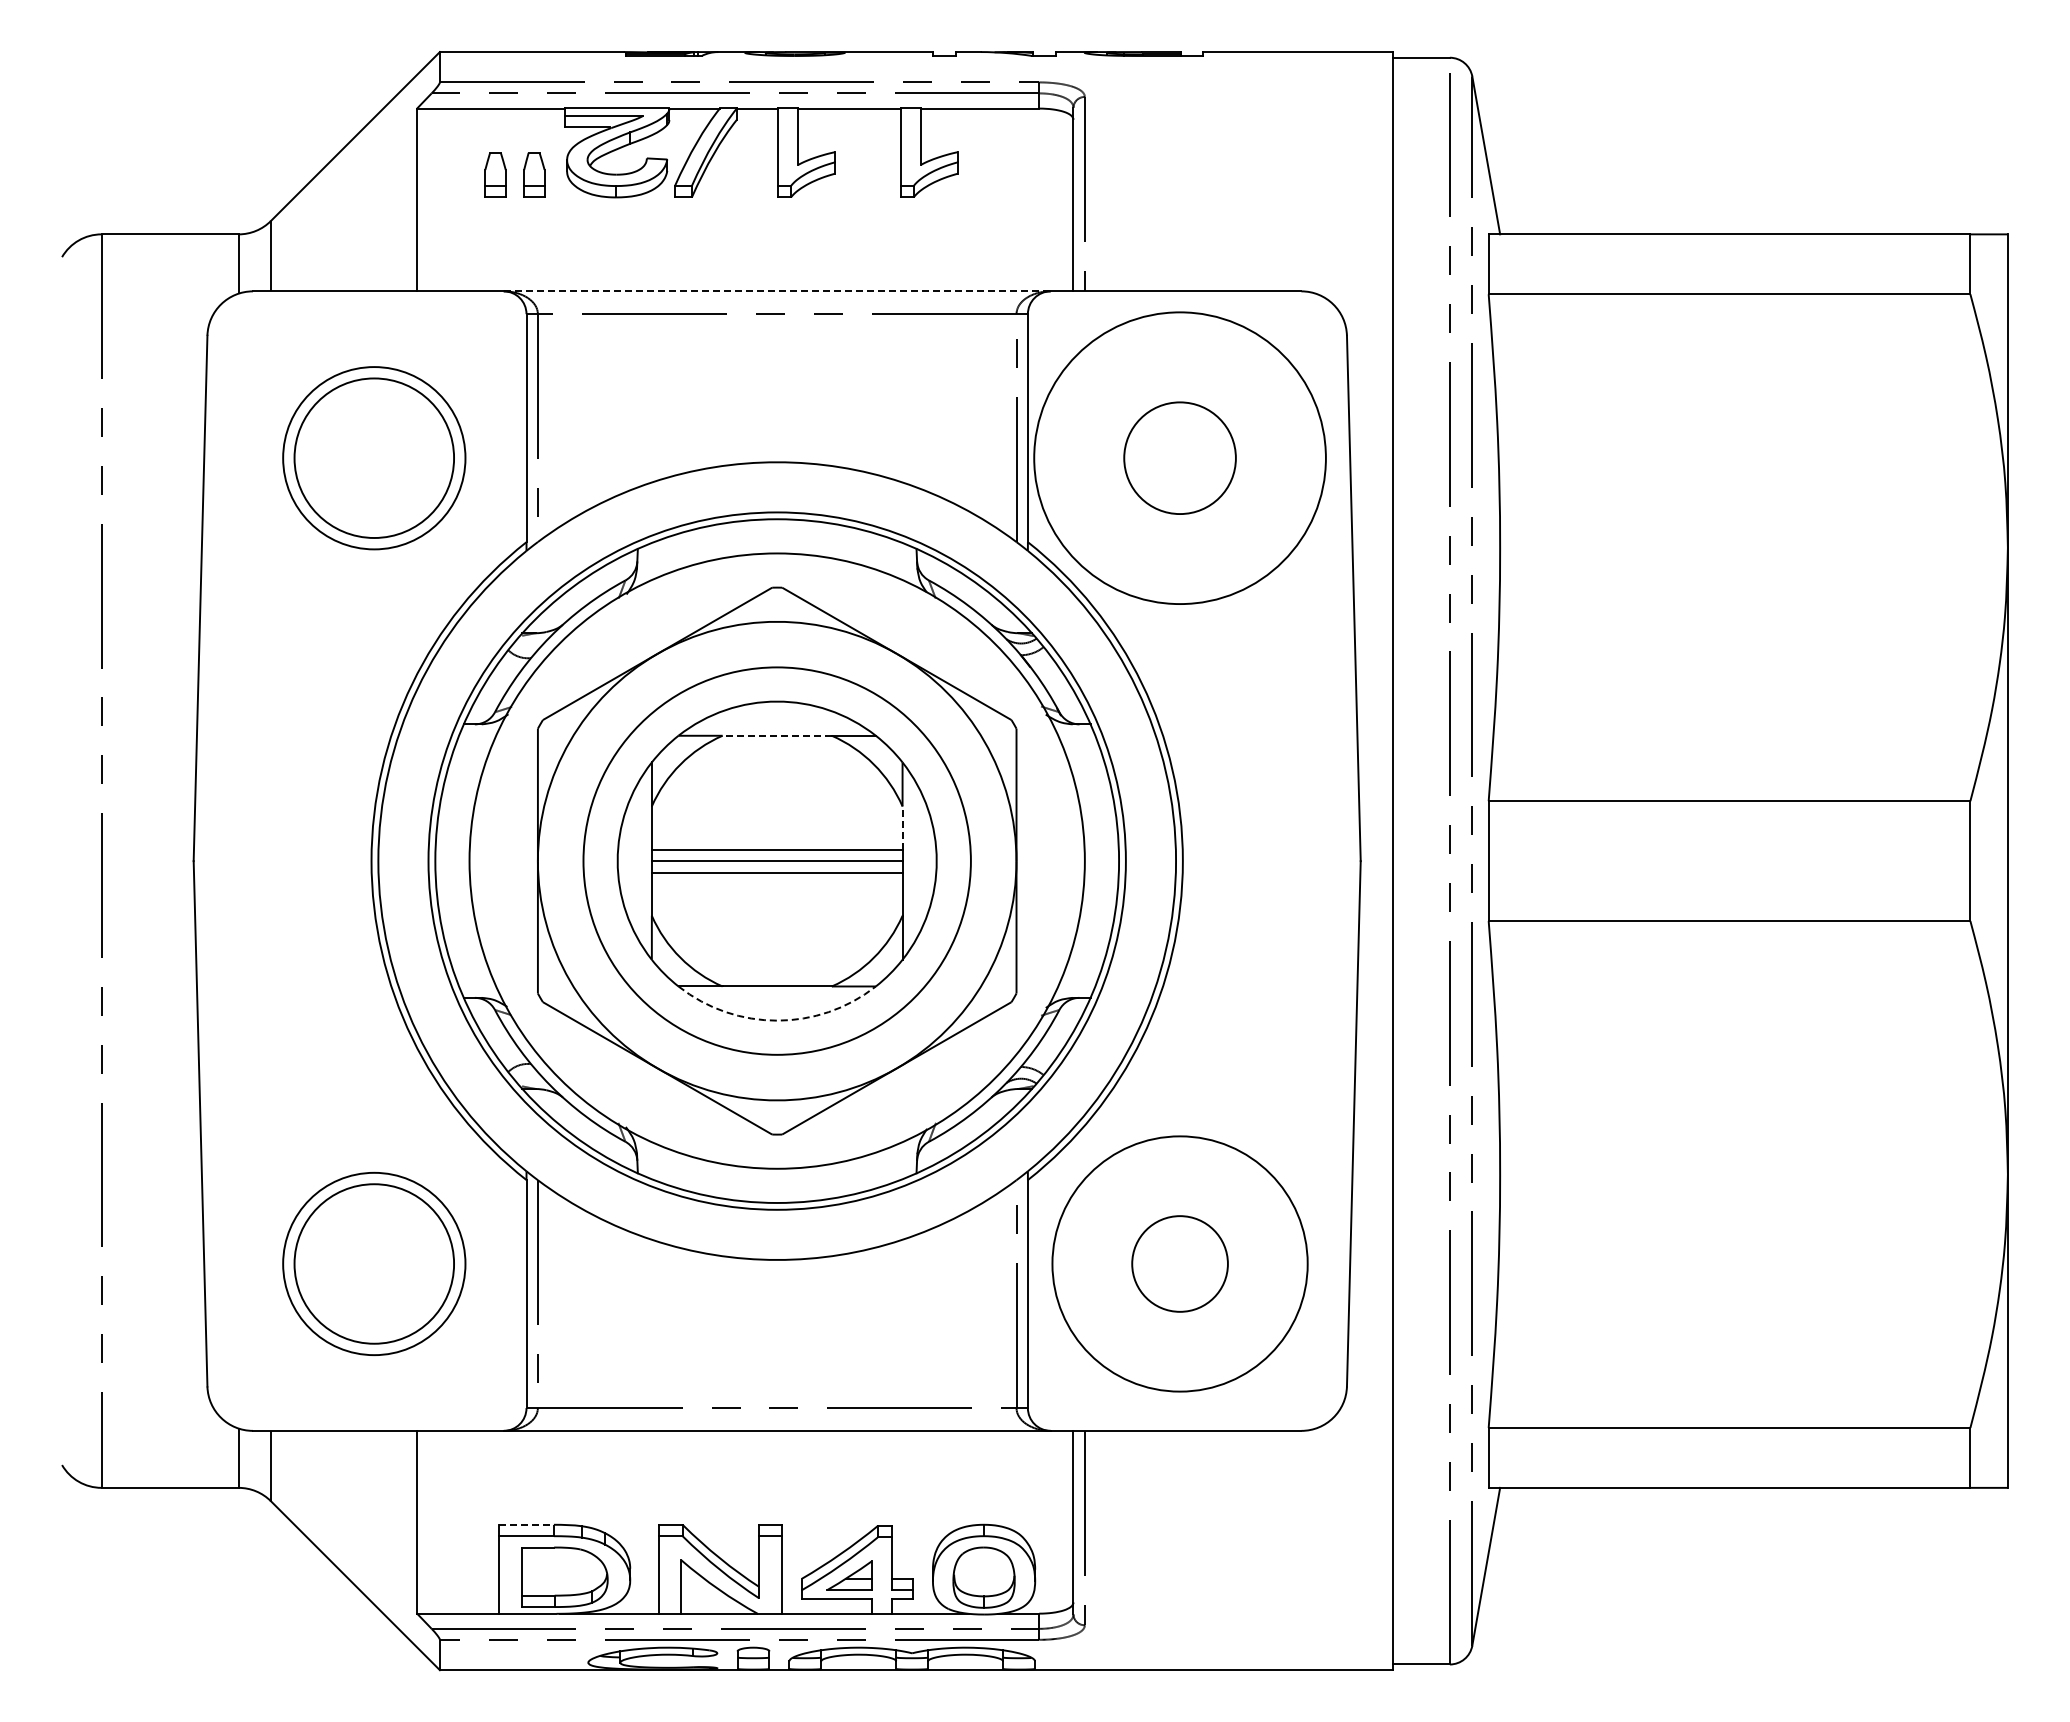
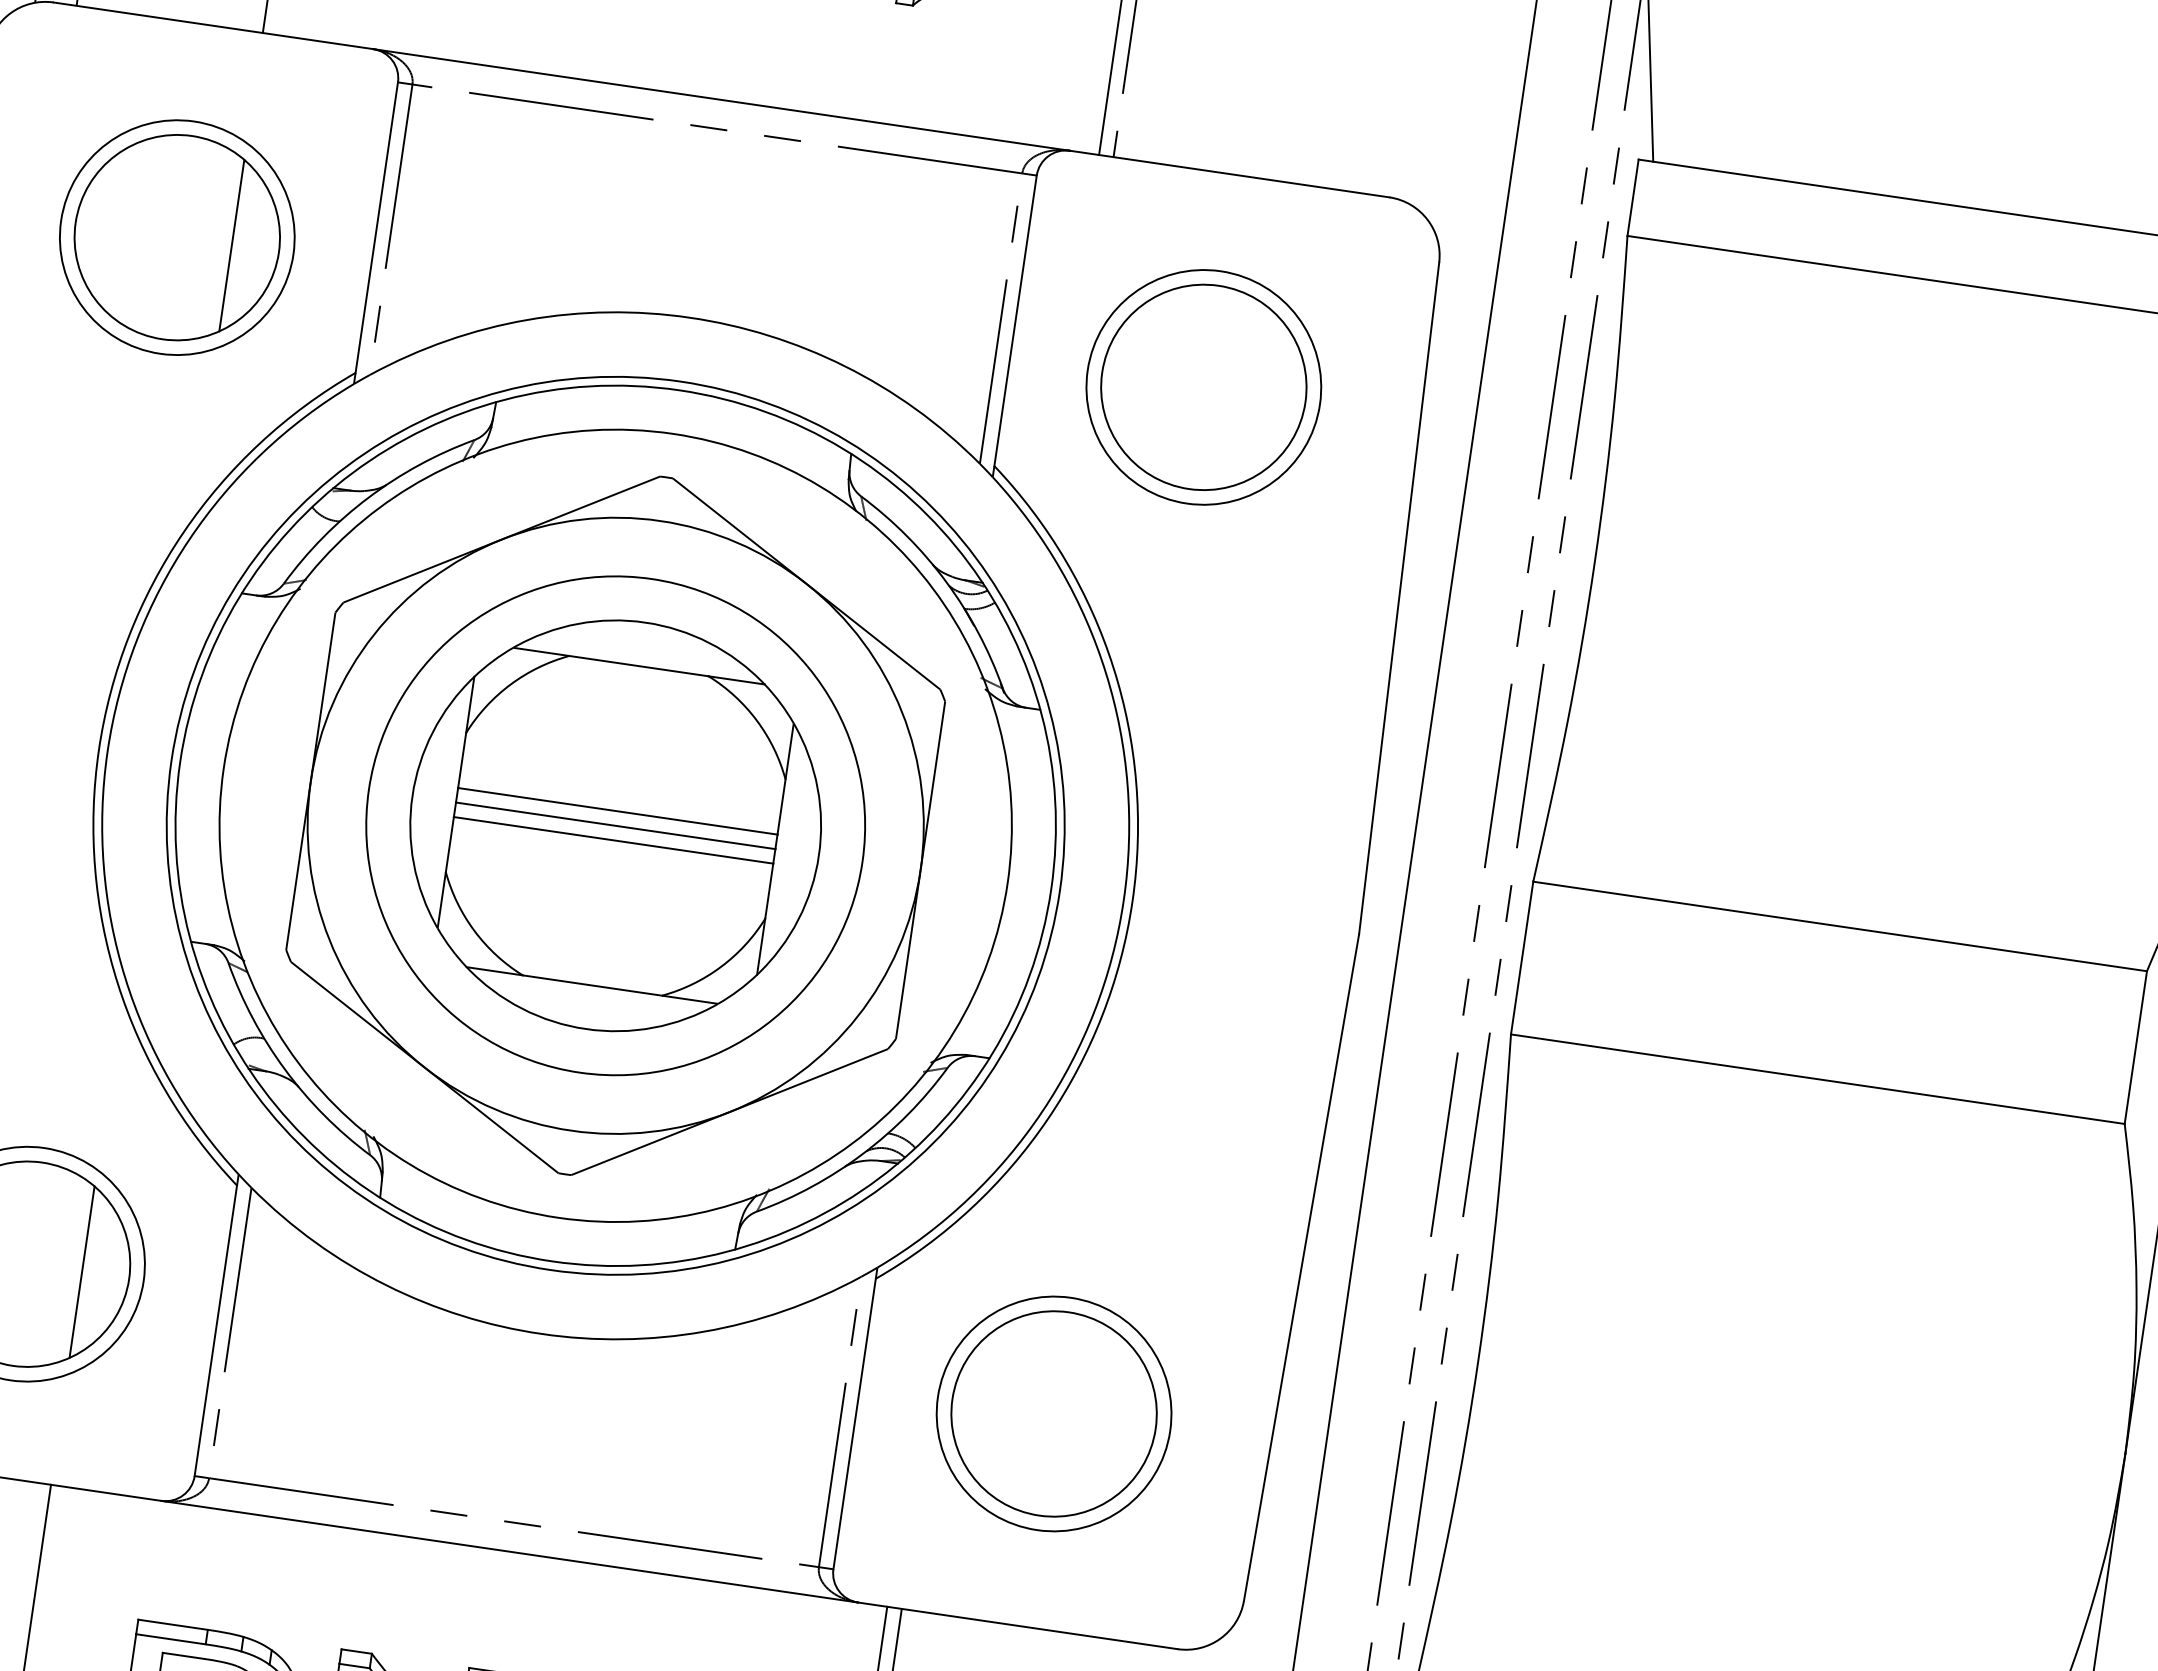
line: (777, 291) -> (721, 100), dashed -> solid
line: (417, 457) -> (232, 244), added
circle: (1179, 458) -> (1203, 387), size x0.62
circle: (1179, 458) -> (1203, 387), size x1.43
line: (777, 735) -> (639, 665), dashed -> solid
line: (902, 828) -> (781, 807), dashed -> solid
arc: (777, 1020) -> (586, 1028), dashed -> solid
line: (417, 1263) -> (82, 1271), added
circle: (1179, 1263) -> (1053, 1413), size x0.71
circle: (1179, 1263) -> (1053, 1413), size x1.67
line: (527, 1524) -> (174, 1624), dashed -> solid

